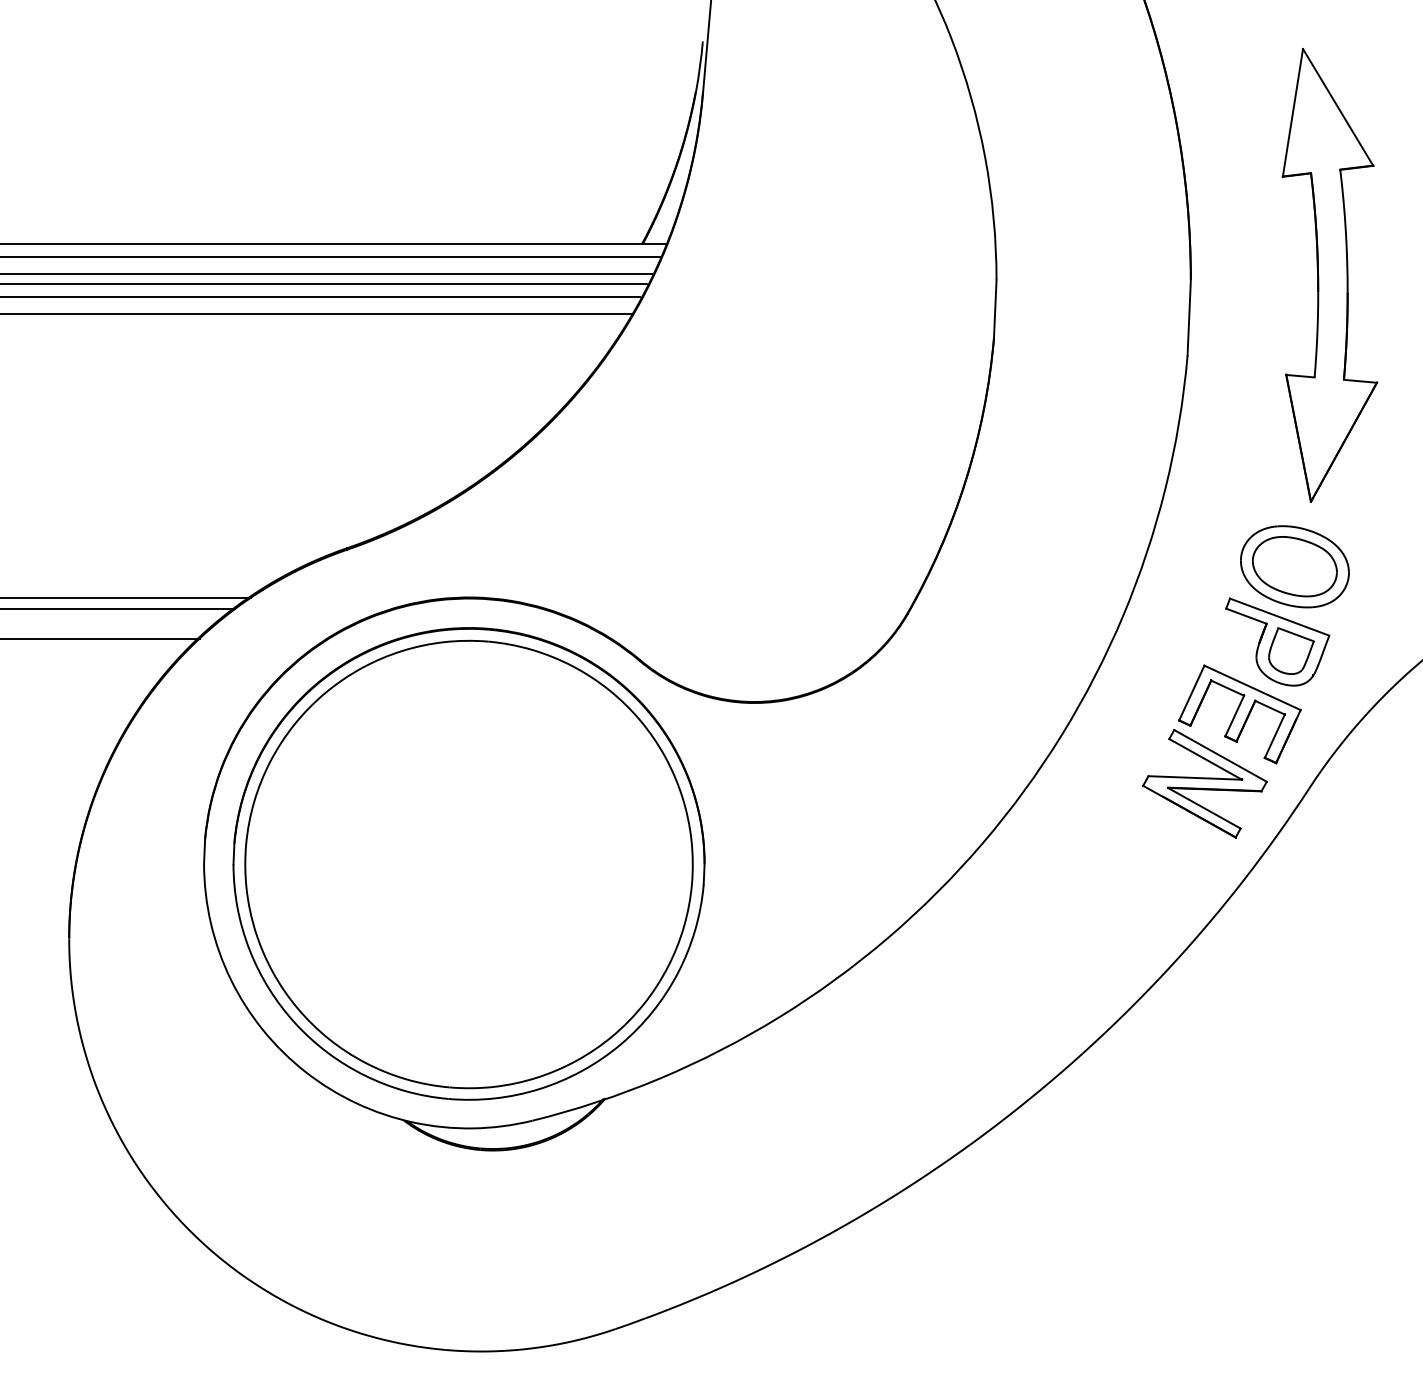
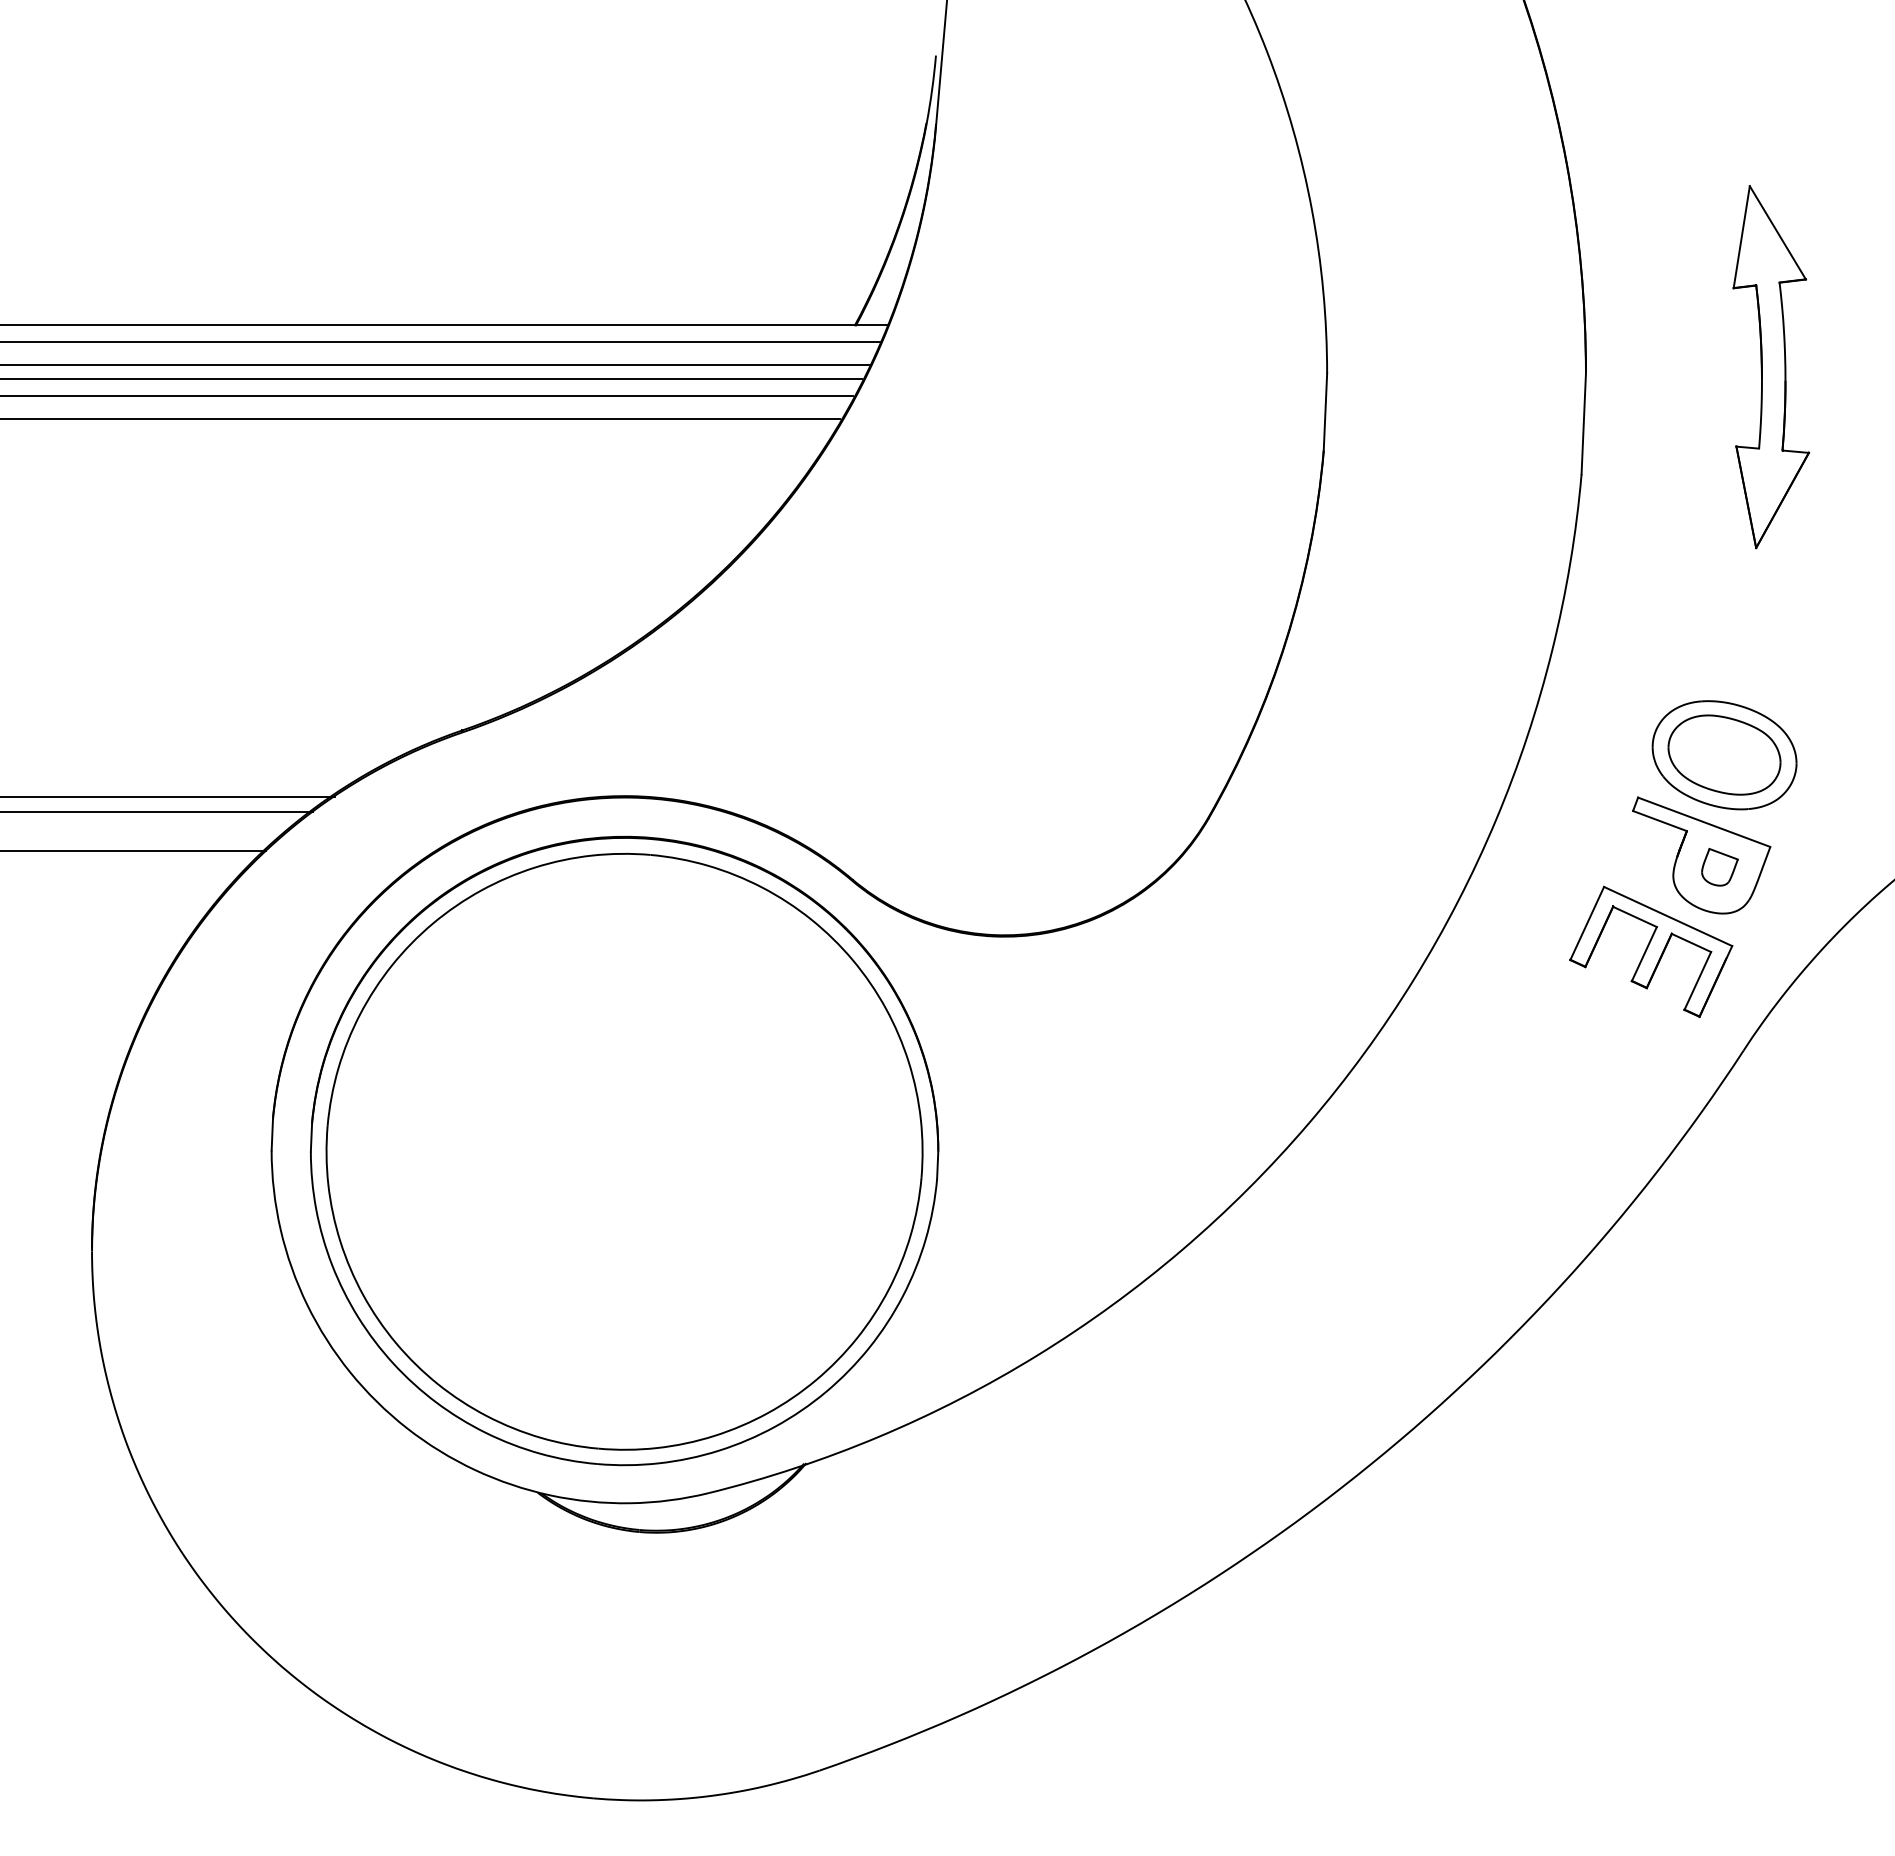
part: (1330, 274) -> (1771, 366), size x0.6
part: (1291, 650) -> (1719, 866), size x0.6
part: (1204, 783) -> (1604, 1043), removed

